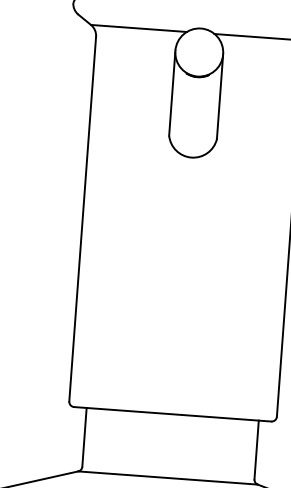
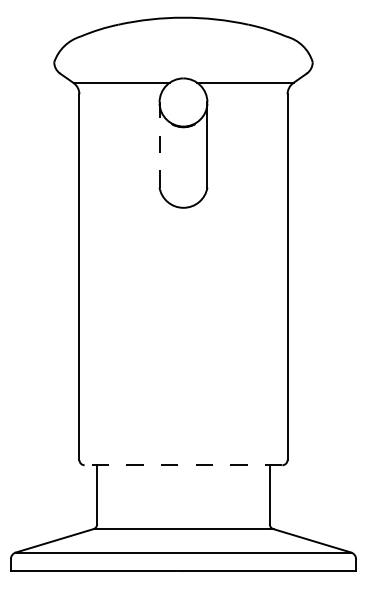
line: (172, 93) -> (159, 145), solid -> dashed
line: (172, 414) -> (183, 465), solid -> dashed

